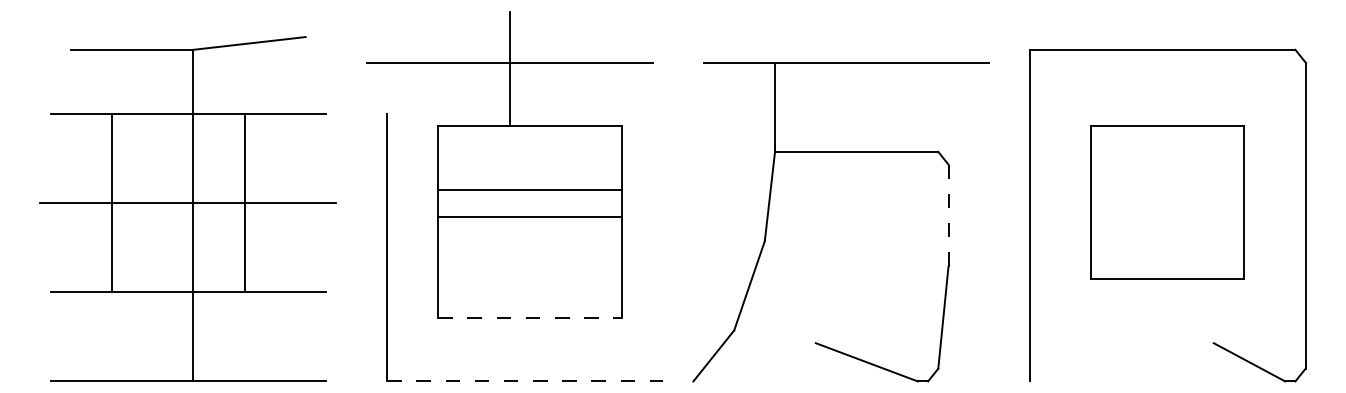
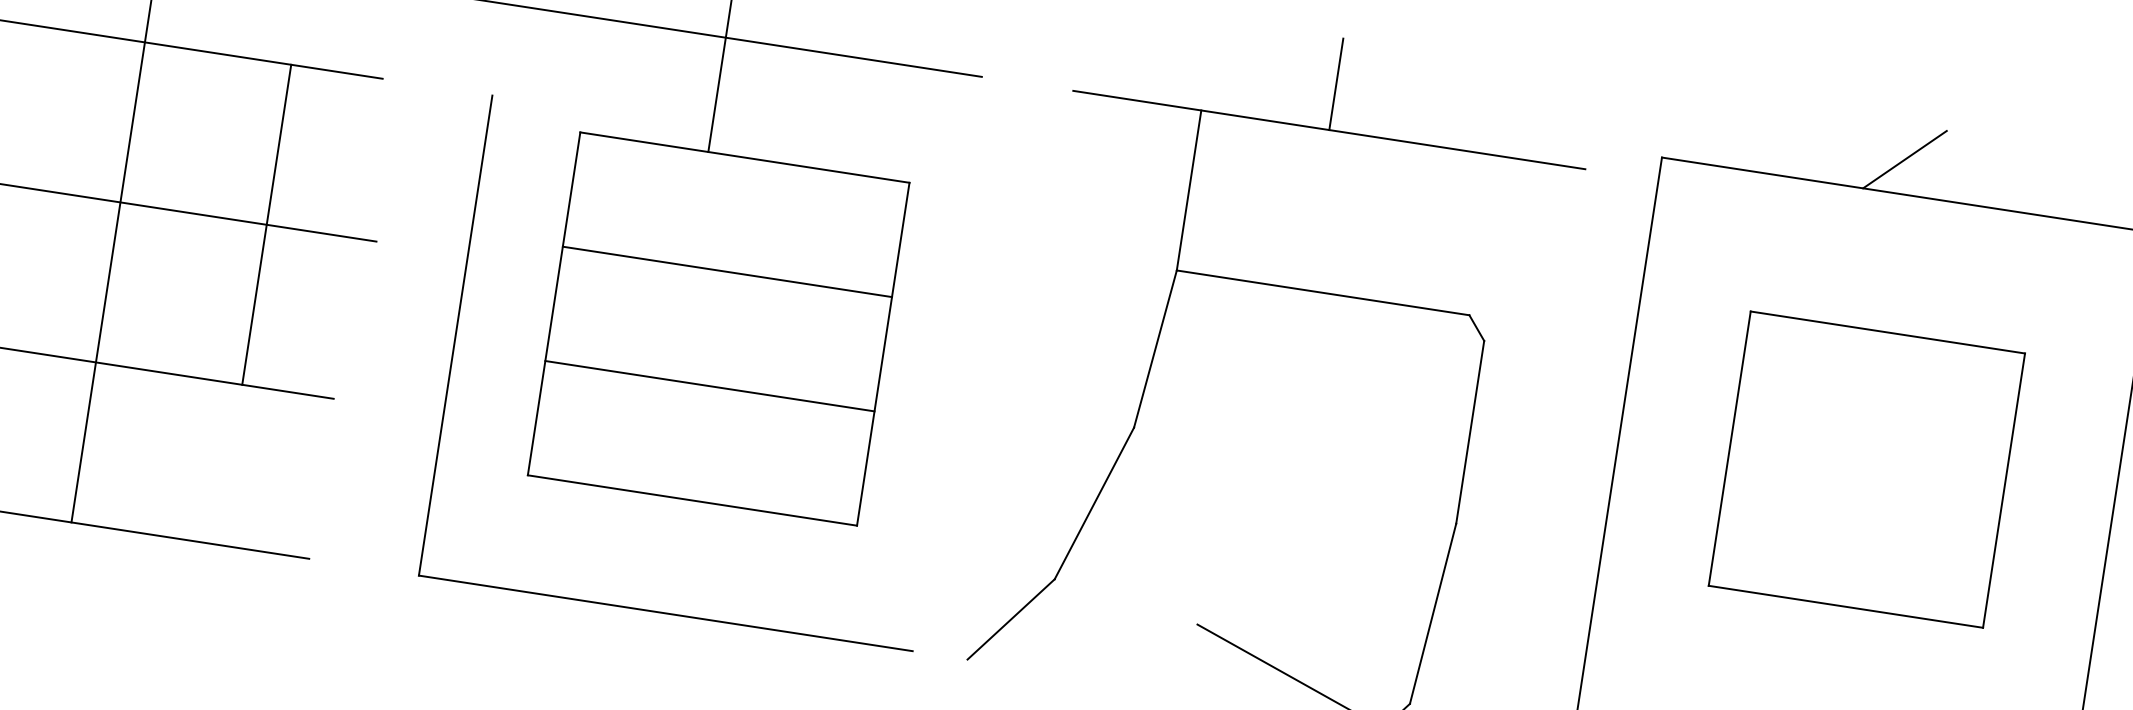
line: (1162, 30) -> (1904, 159), added
line: (846, 36) -> (1336, 83), added
line: (245, 202) -> (267, 224), moved
line: (529, 216) -> (708, 385), moved
line: (948, 216) -> (1469, 433), dashed -> solid
line: (530, 317) -> (693, 500), dashed -> solid
line: (525, 381) -> (666, 613), dashed -> solid

